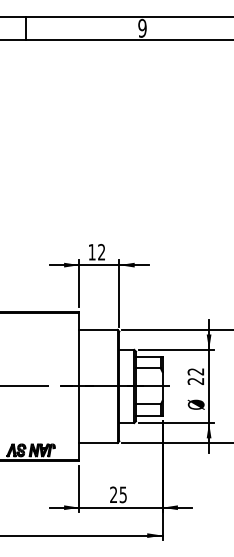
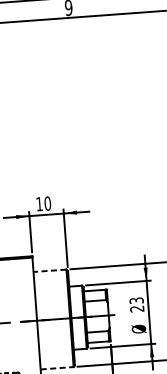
text: (101, 252) -> (47, 203), 12 -> 10
line: (98, 329) -> (49, 270), solid -> dashed
text: (196, 371) -> (137, 300), 22 -> 23
line: (99, 442) -> (57, 367), solid -> dashed

